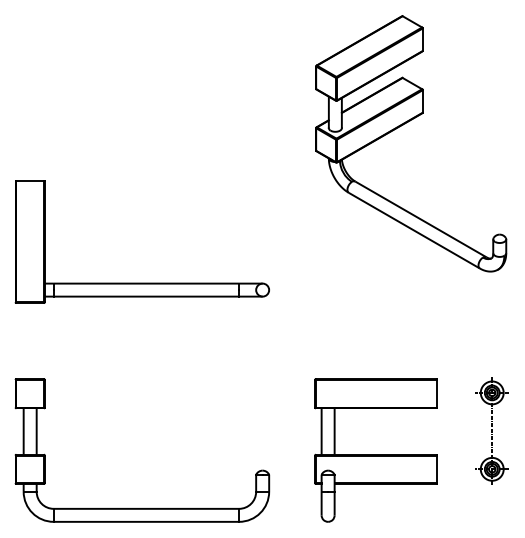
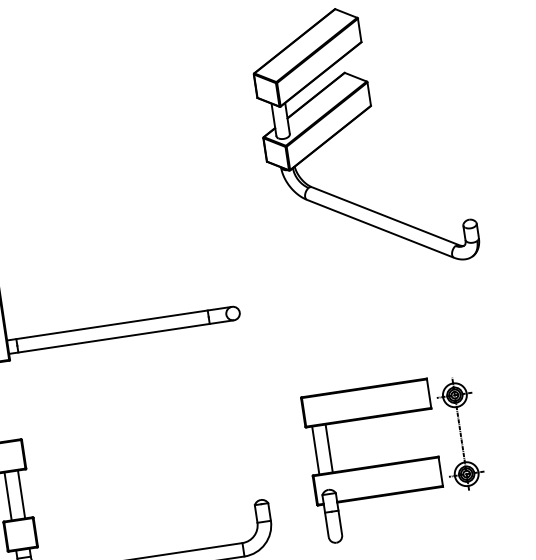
part: (491, 430) -> (459, 434), moved

